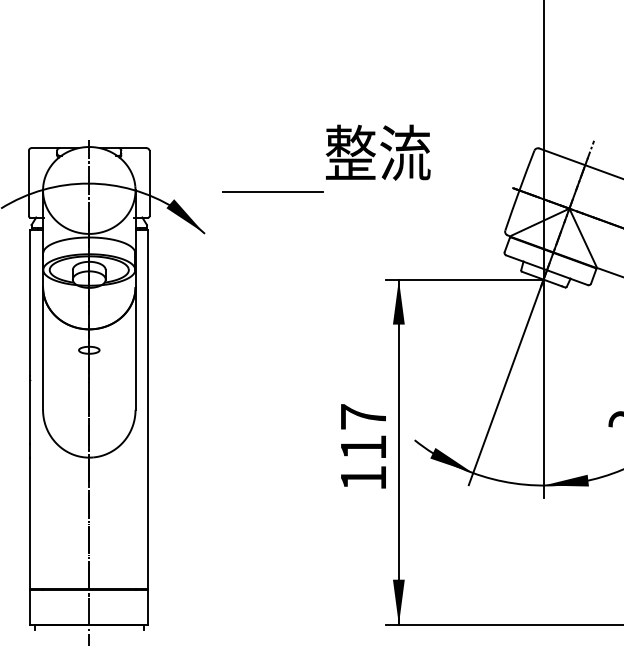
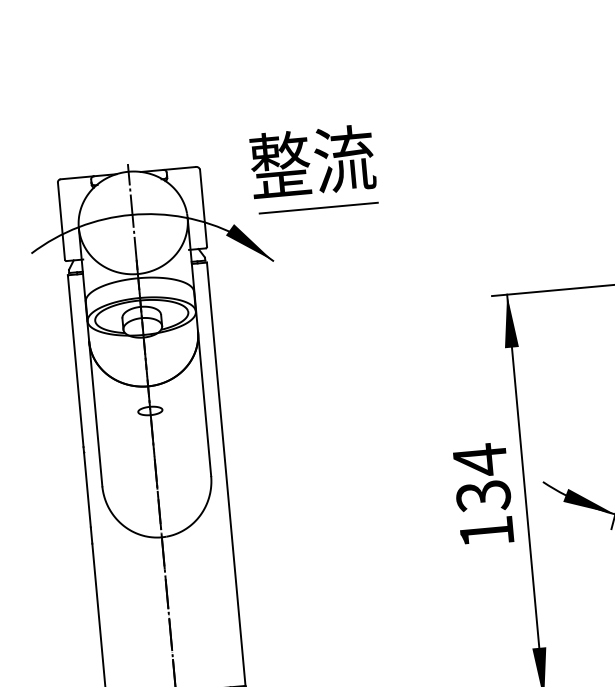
text: (377, 152) -> (311, 161), moved
line: (272, 191) -> (318, 207), moved
text: (363, 431) -> (481, 477), 117 -> 134

